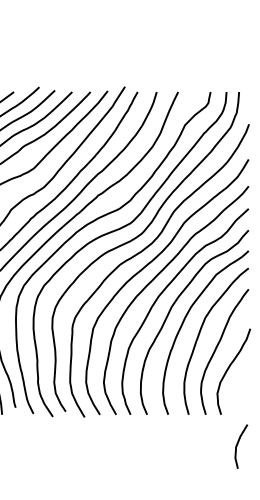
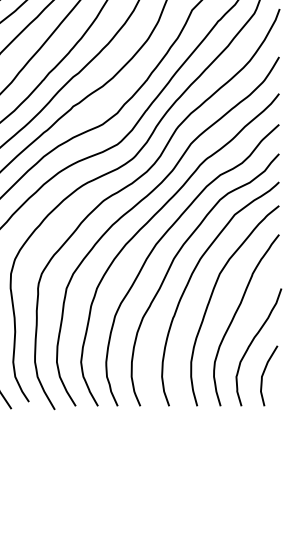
curve: (238, 444) -> (265, 373), moved

